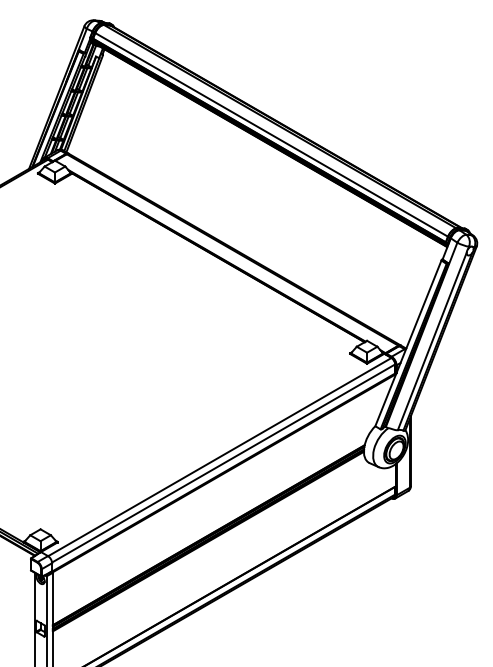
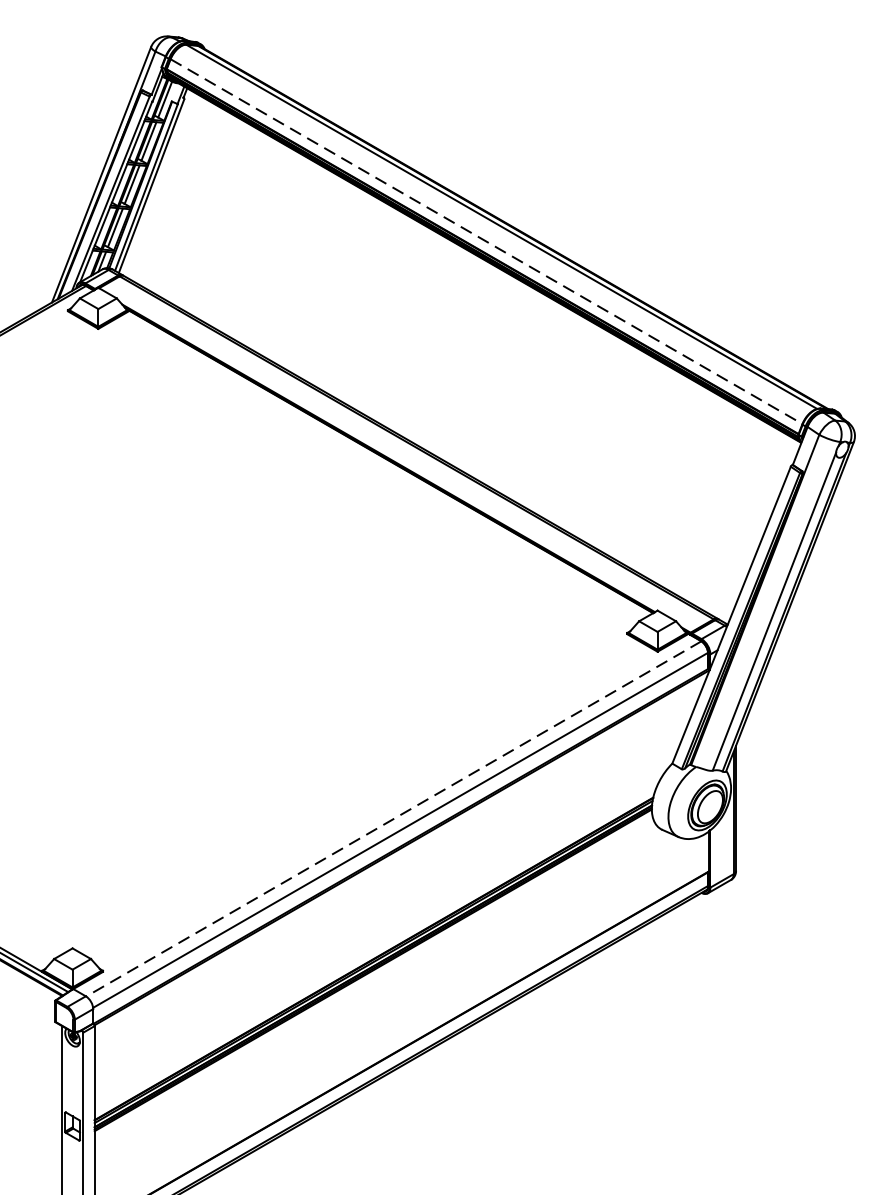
line: (271, 134) -> (486, 240), solid -> dashed
line: (219, 457) -> (393, 819), solid -> dashed

